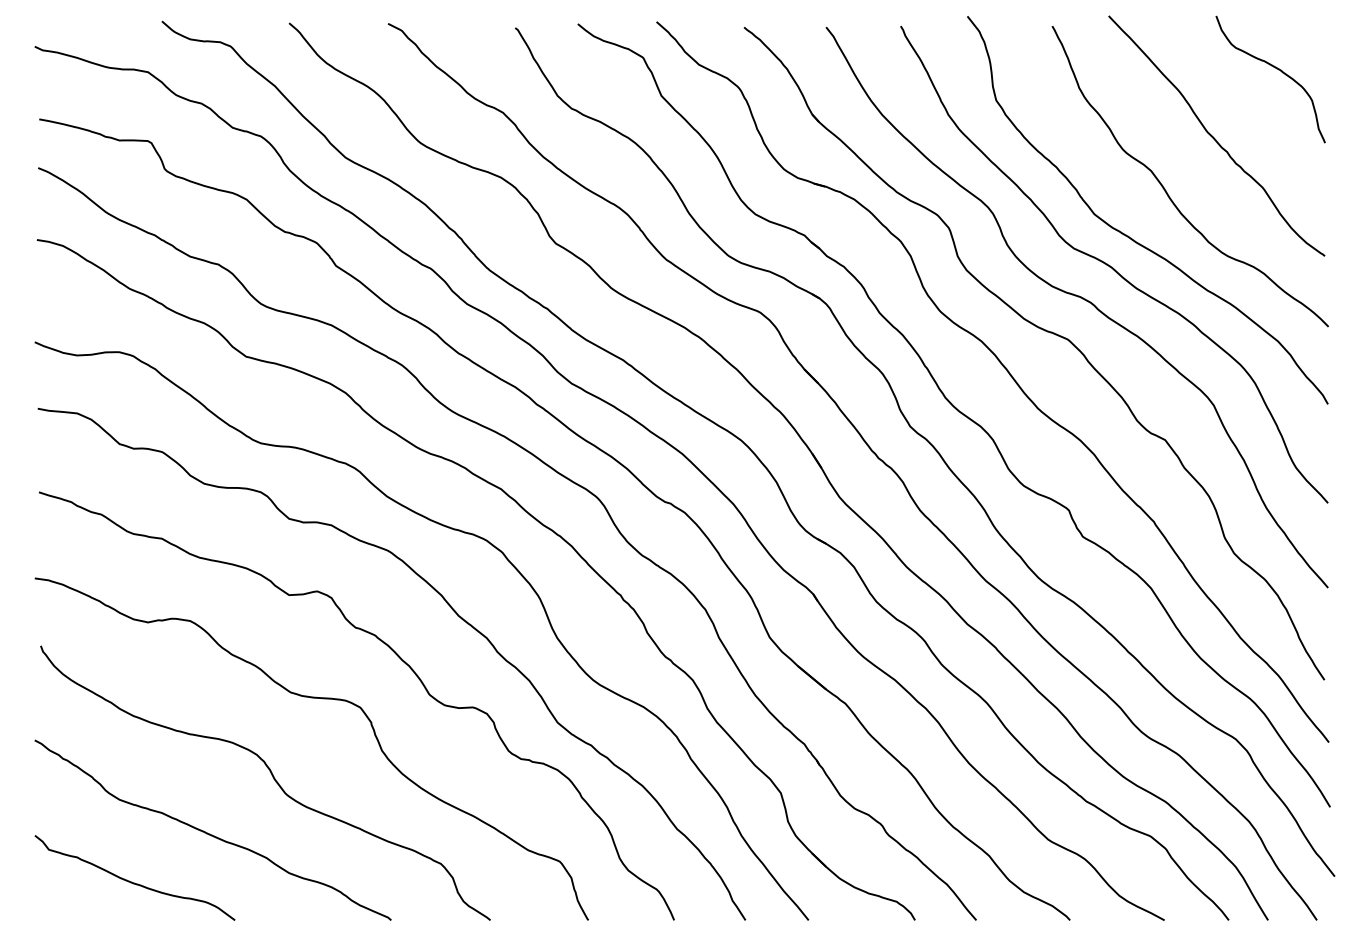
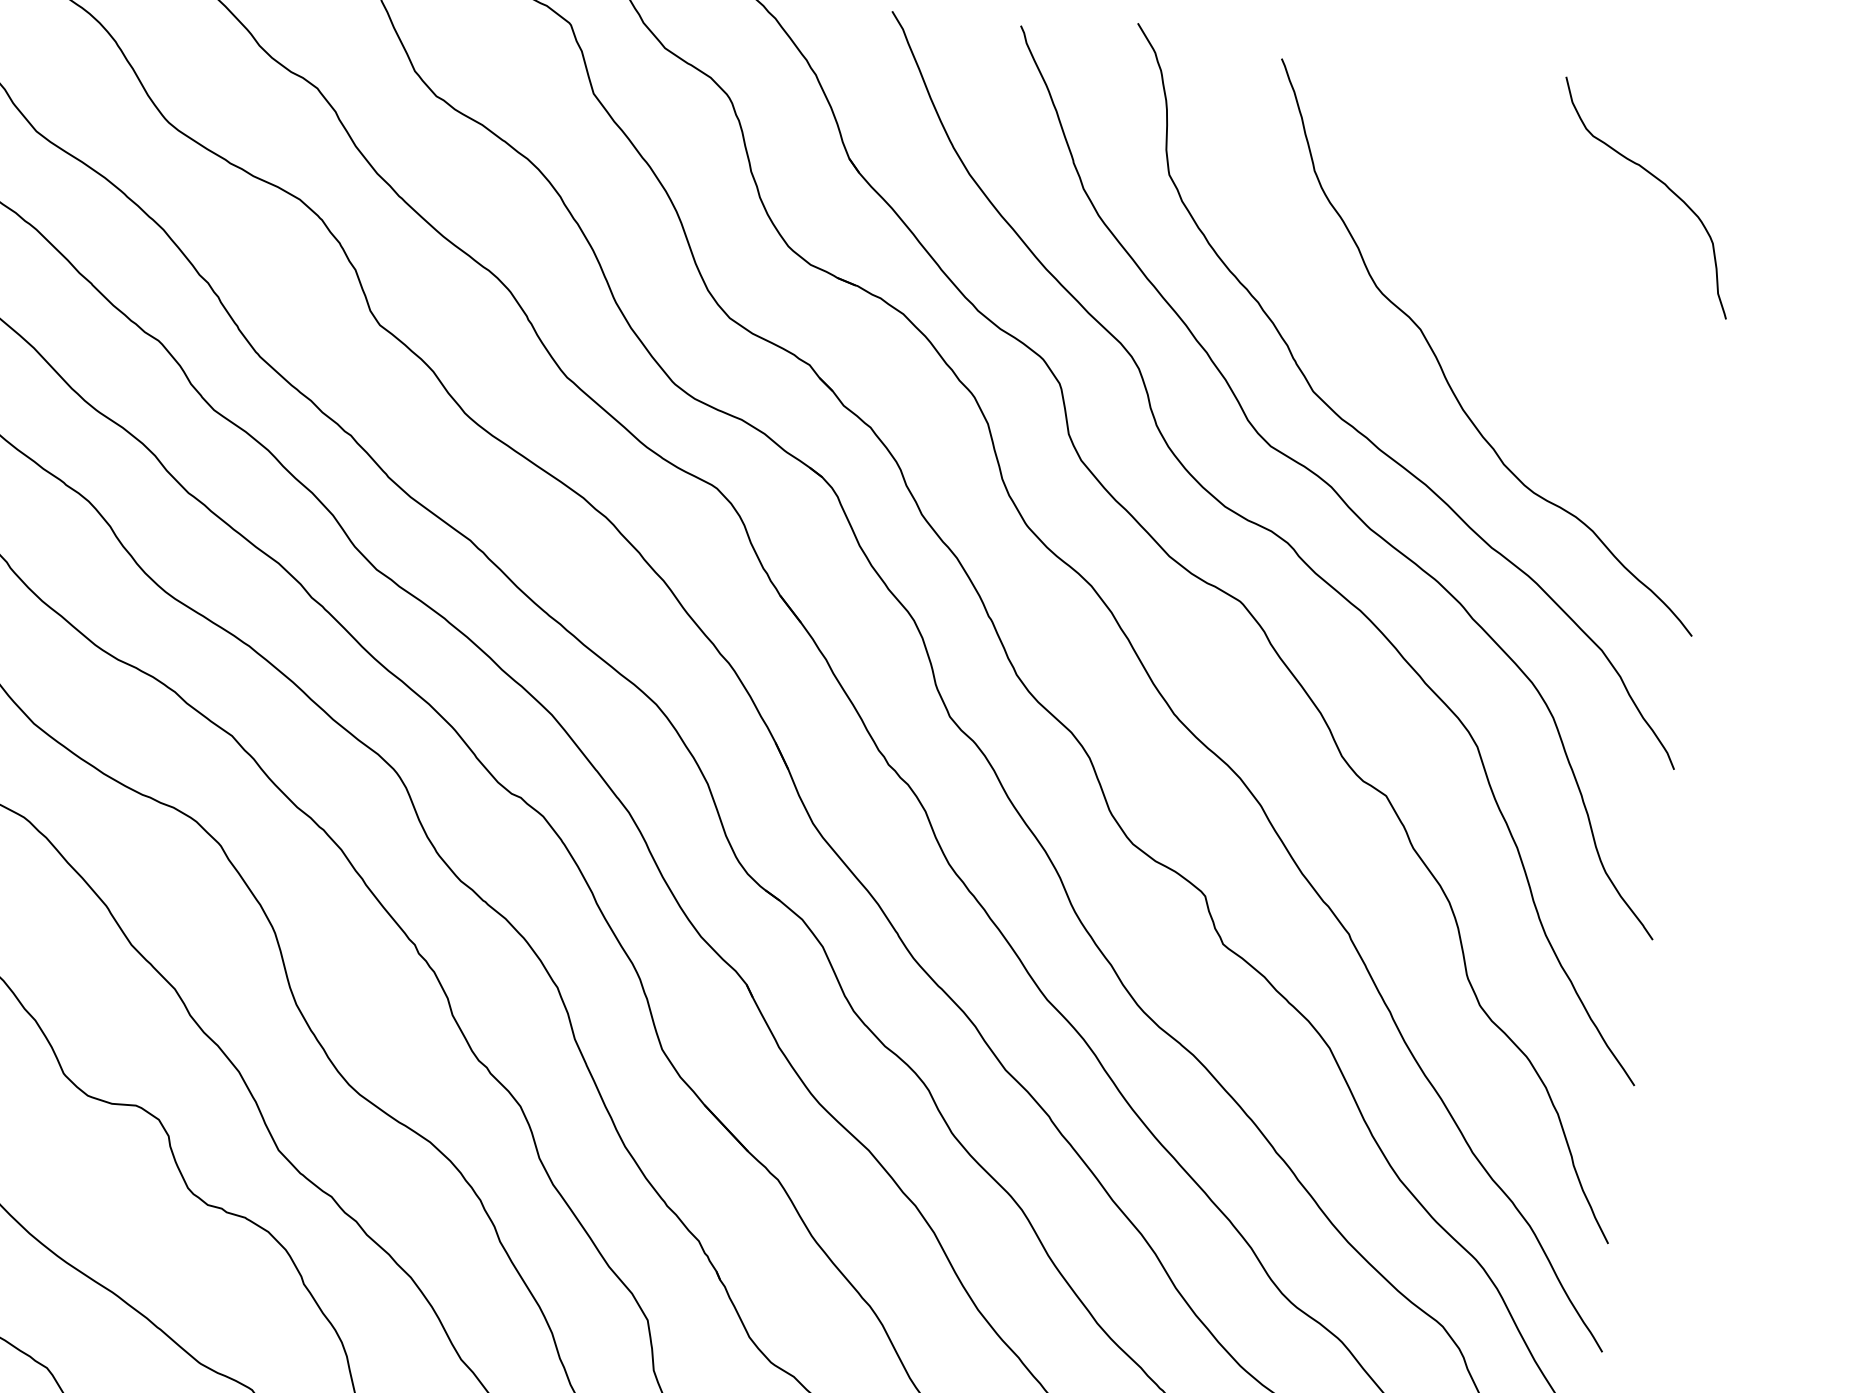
curve: (1214, 137) -> (1536, 285), removed

